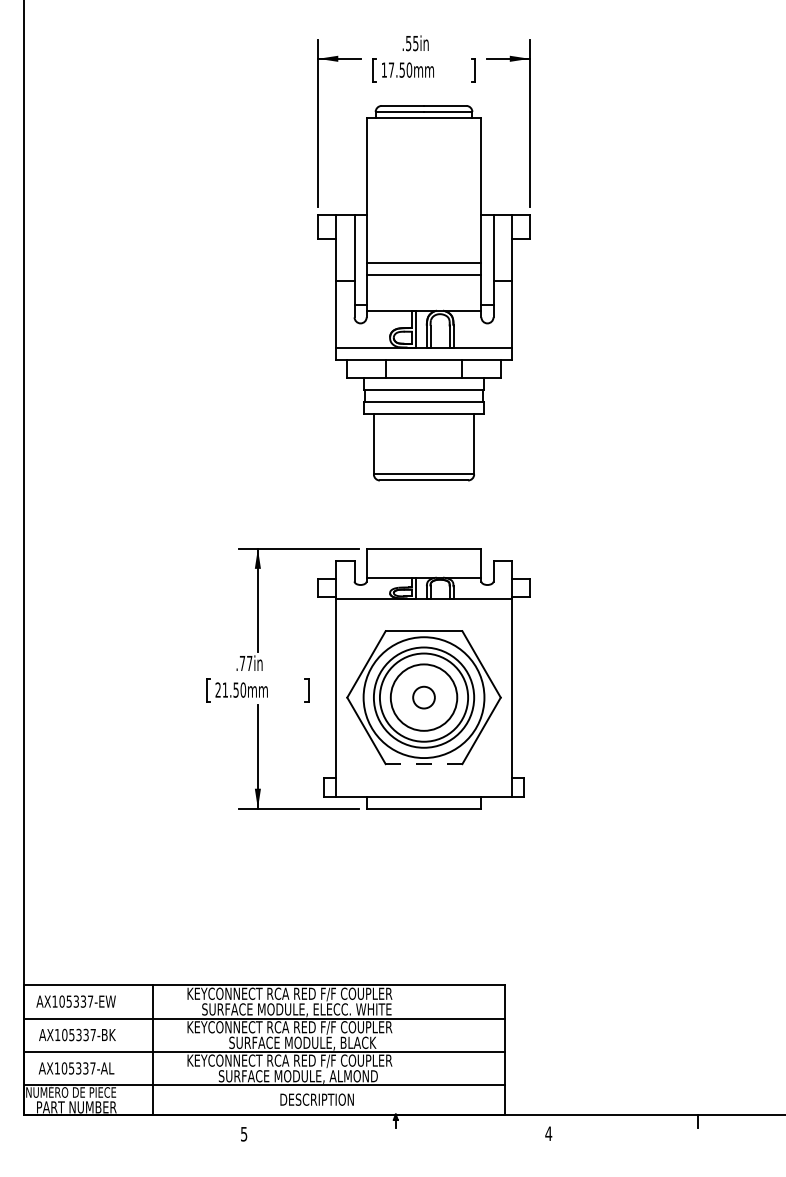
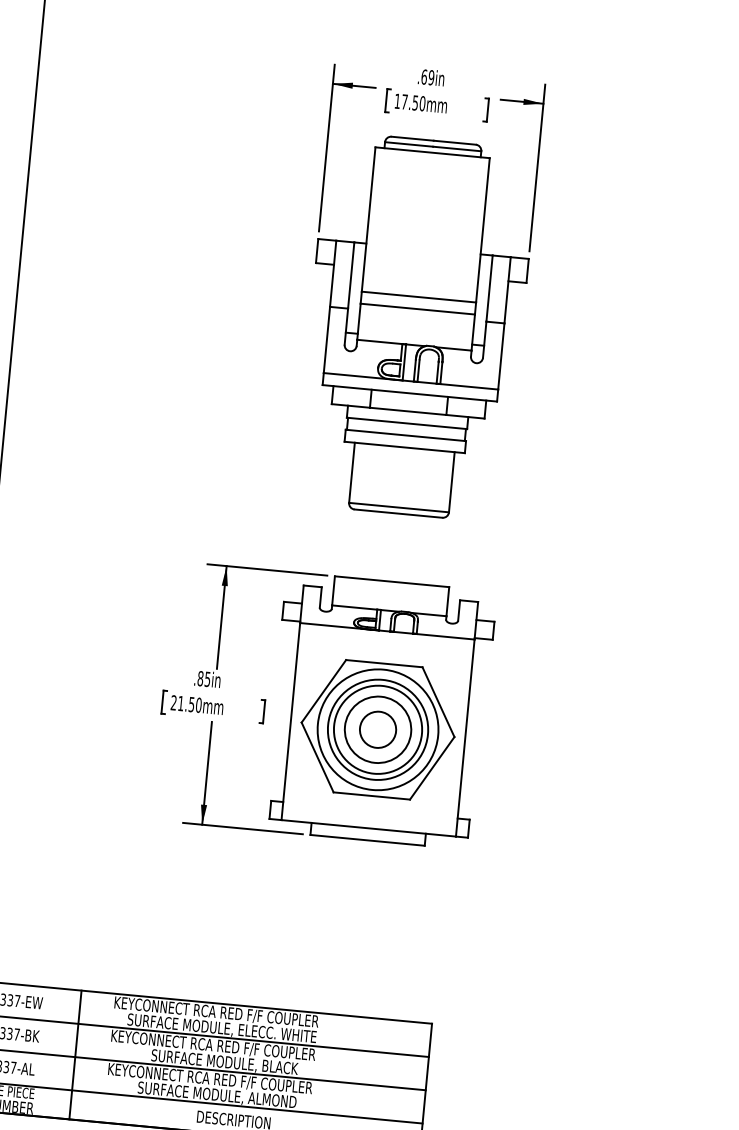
text: (412, 43) -> (428, 77), .55in -> .69in
text: (245, 663) -> (203, 679), .77in -> .85in
circle: (423, 697) -> (377, 729), size x1.67
line: (424, 764) -> (372, 796), dashed -> solid

